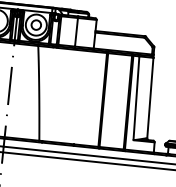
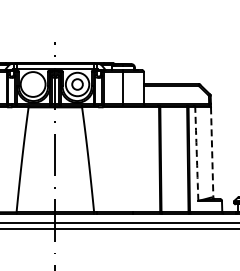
arc: (136, 98) -> (196, 154), solid -> dashed
line: (150, 98) -> (212, 152), solid -> dashed

